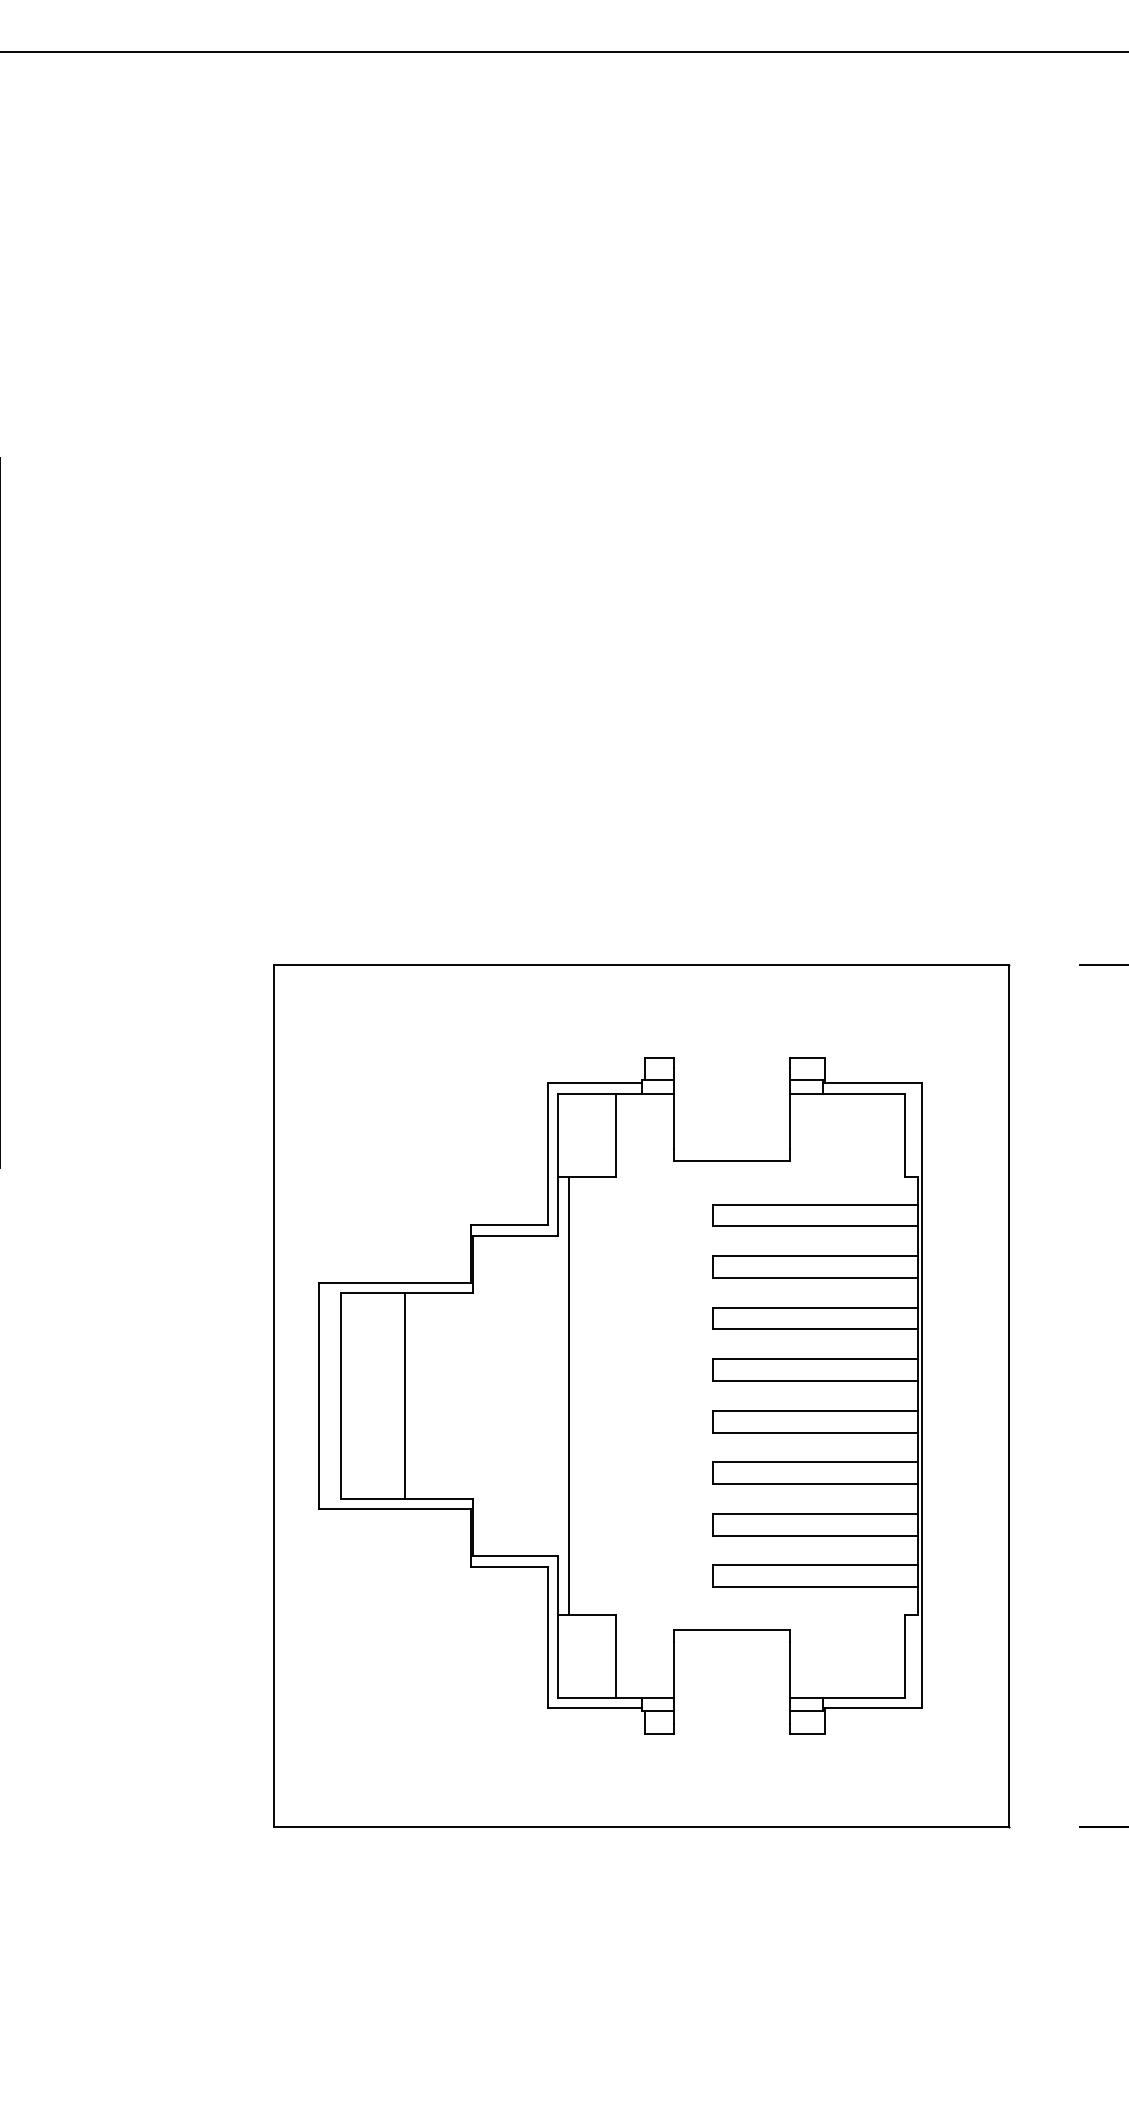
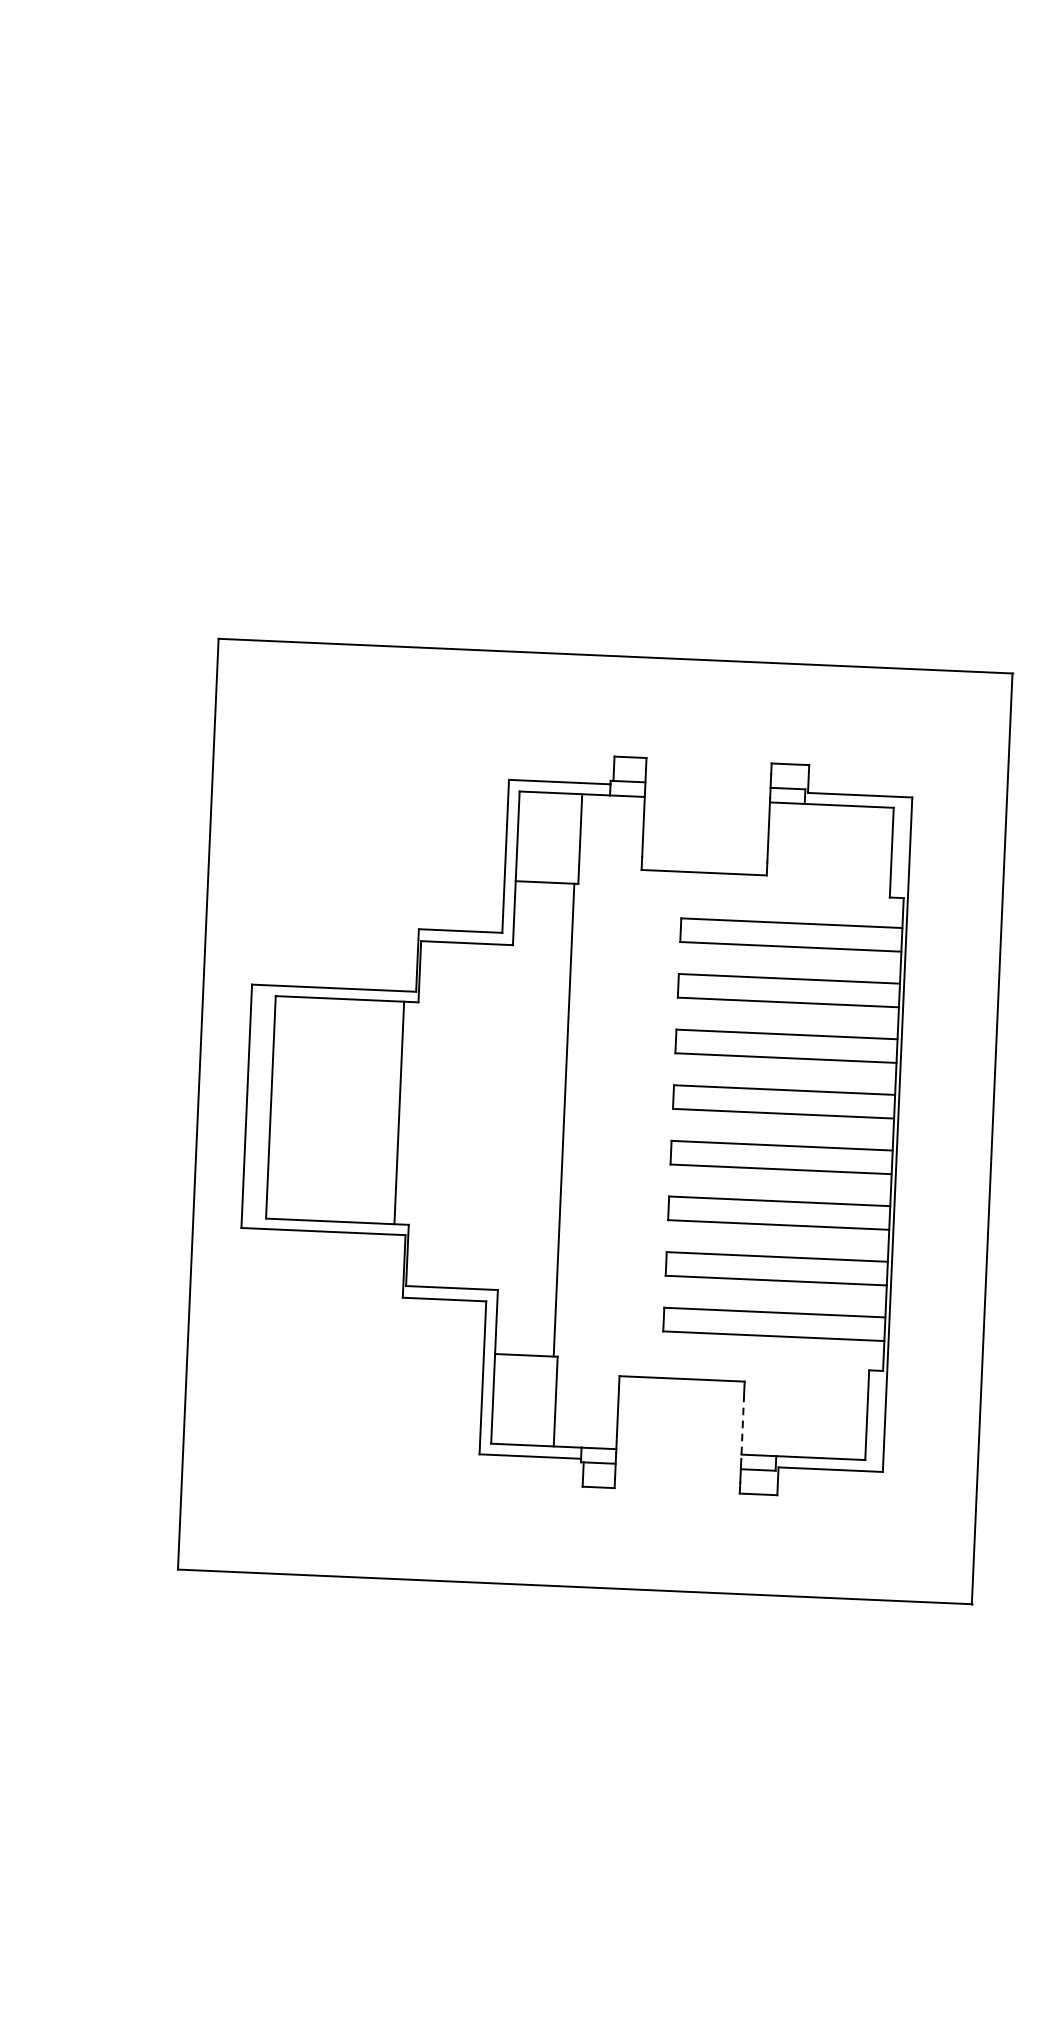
line: (405, 1395) -> (399, 1112), moved
line: (568, 1395) -> (563, 1119), moved
line: (790, 1672) -> (742, 1427), solid -> dashed

